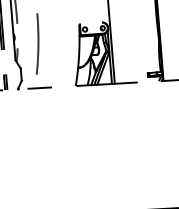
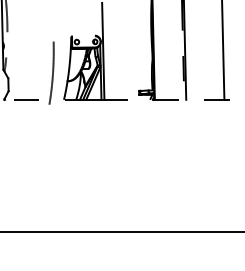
curve: (37, 43) -> (52, 72), moved

